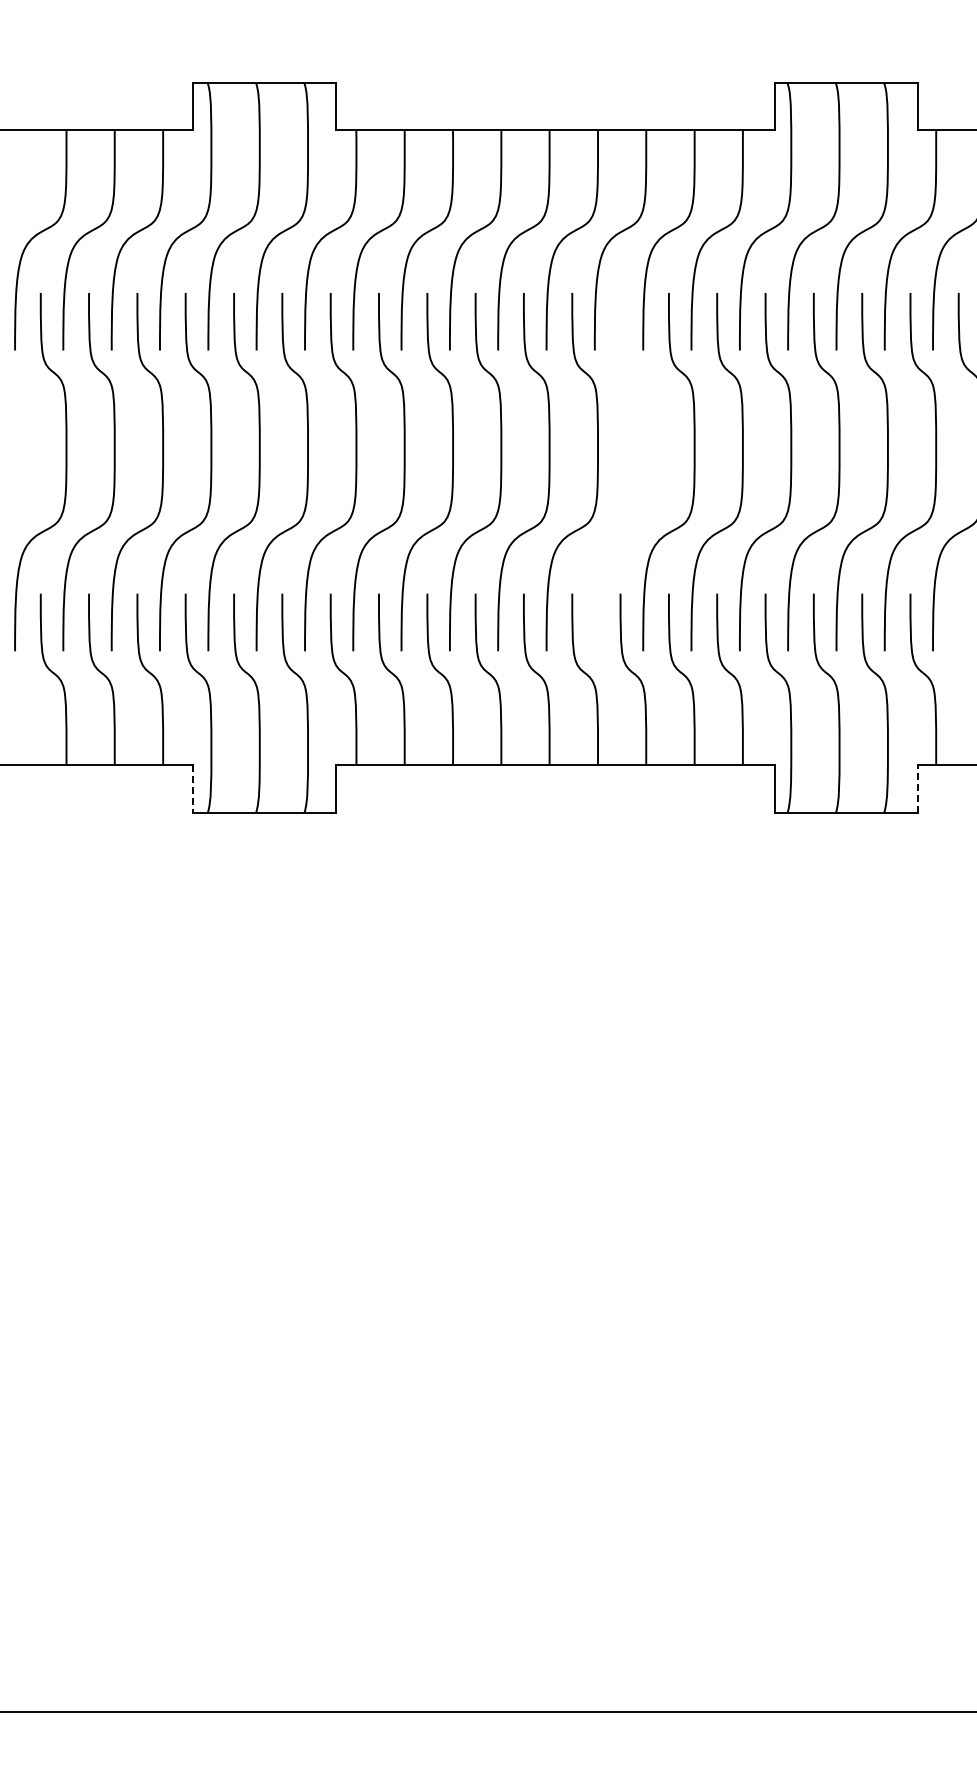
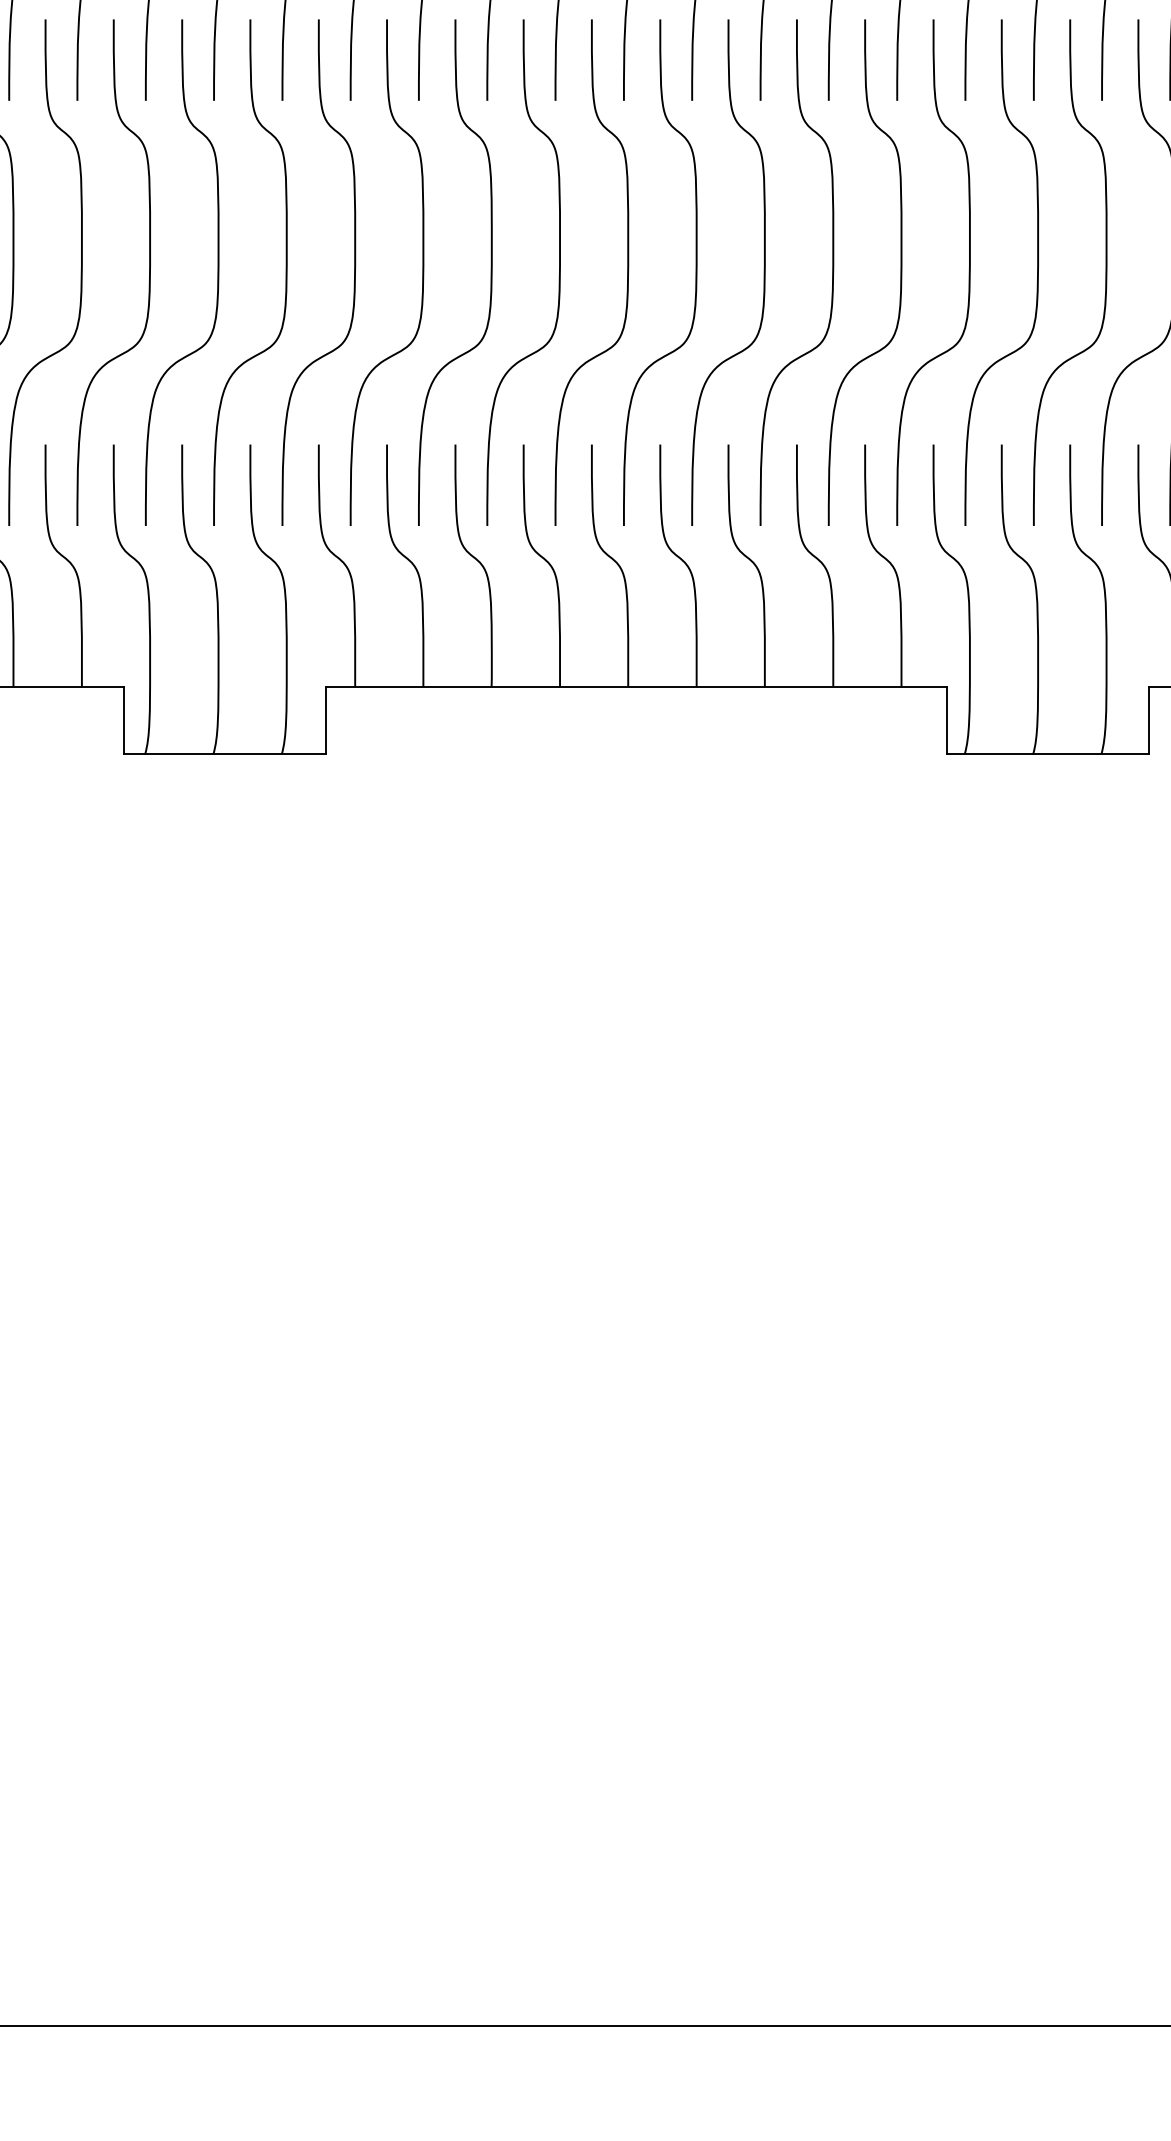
curve: (645, 472) -> (763, 273), added
line: (192, 788) -> (123, 719), dashed -> solid
line: (918, 788) -> (1149, 719), dashed -> solid

